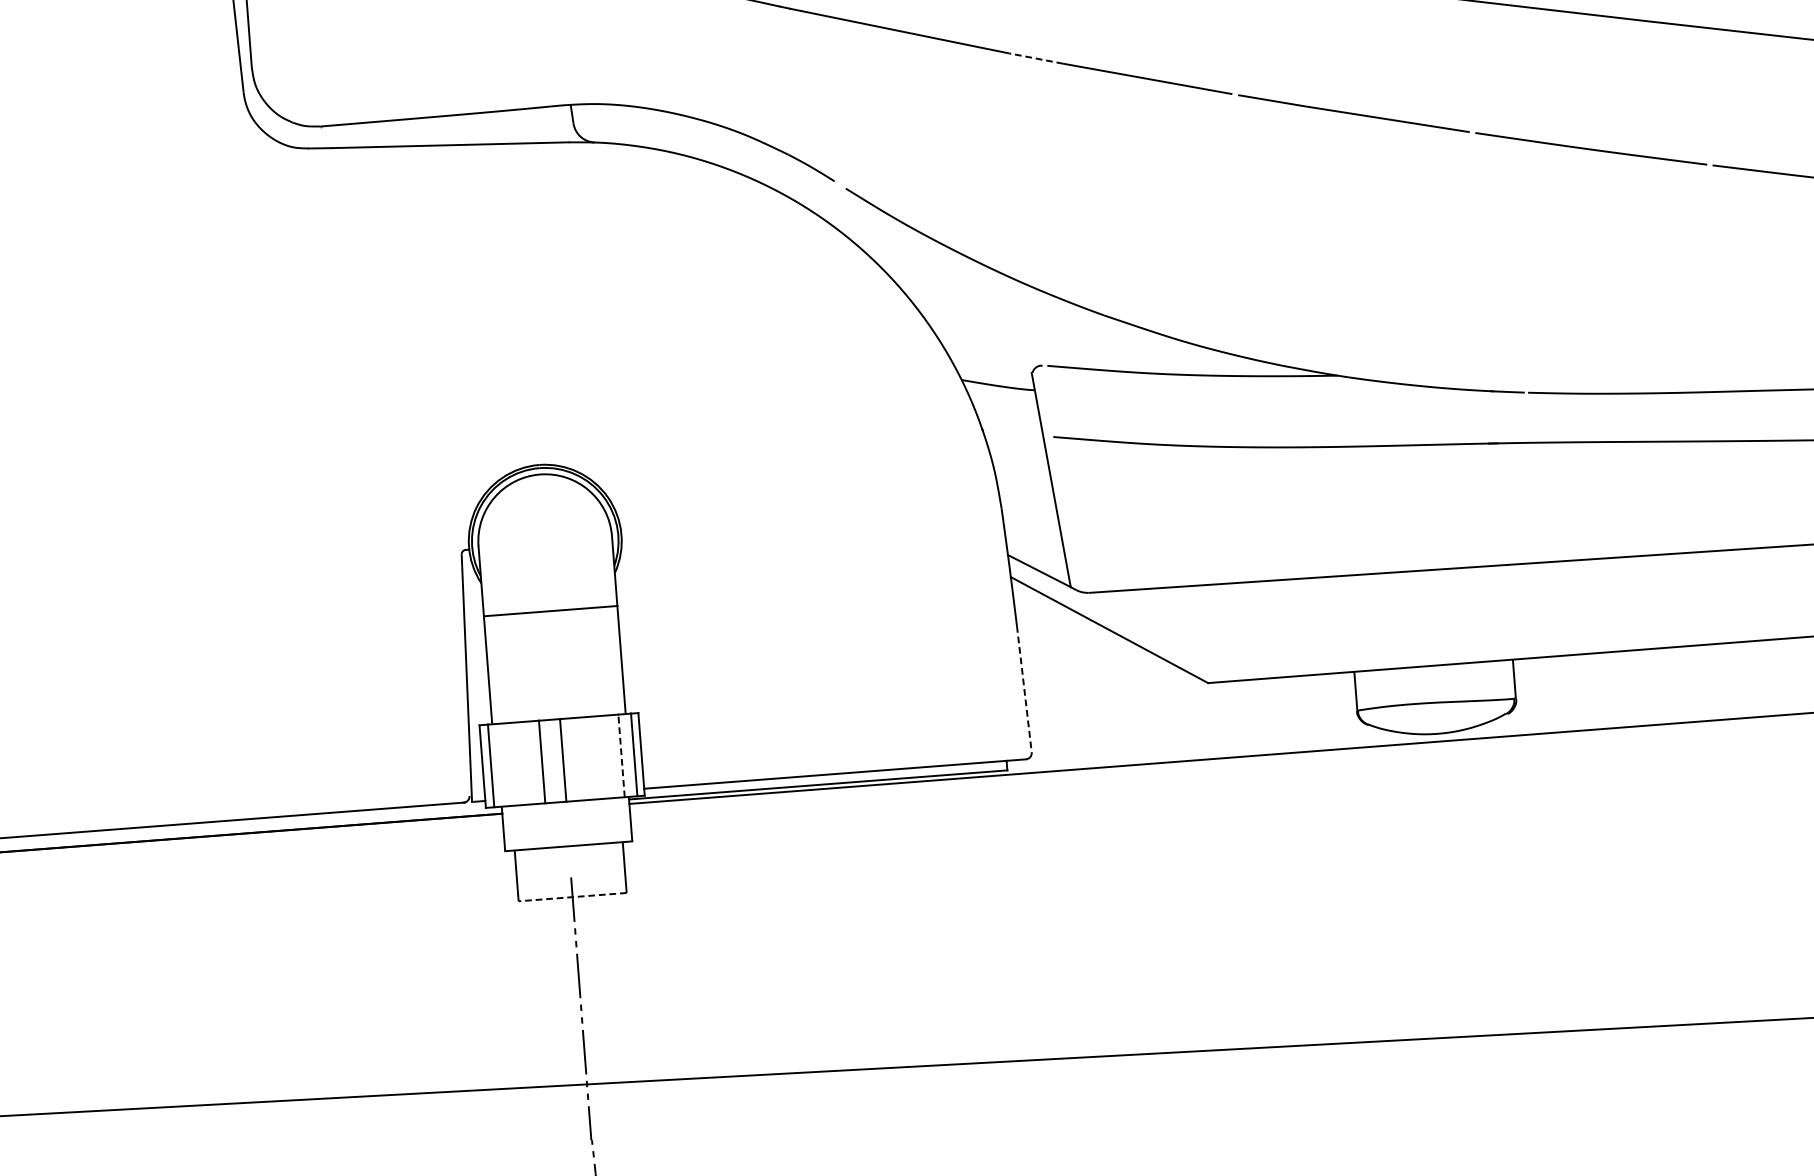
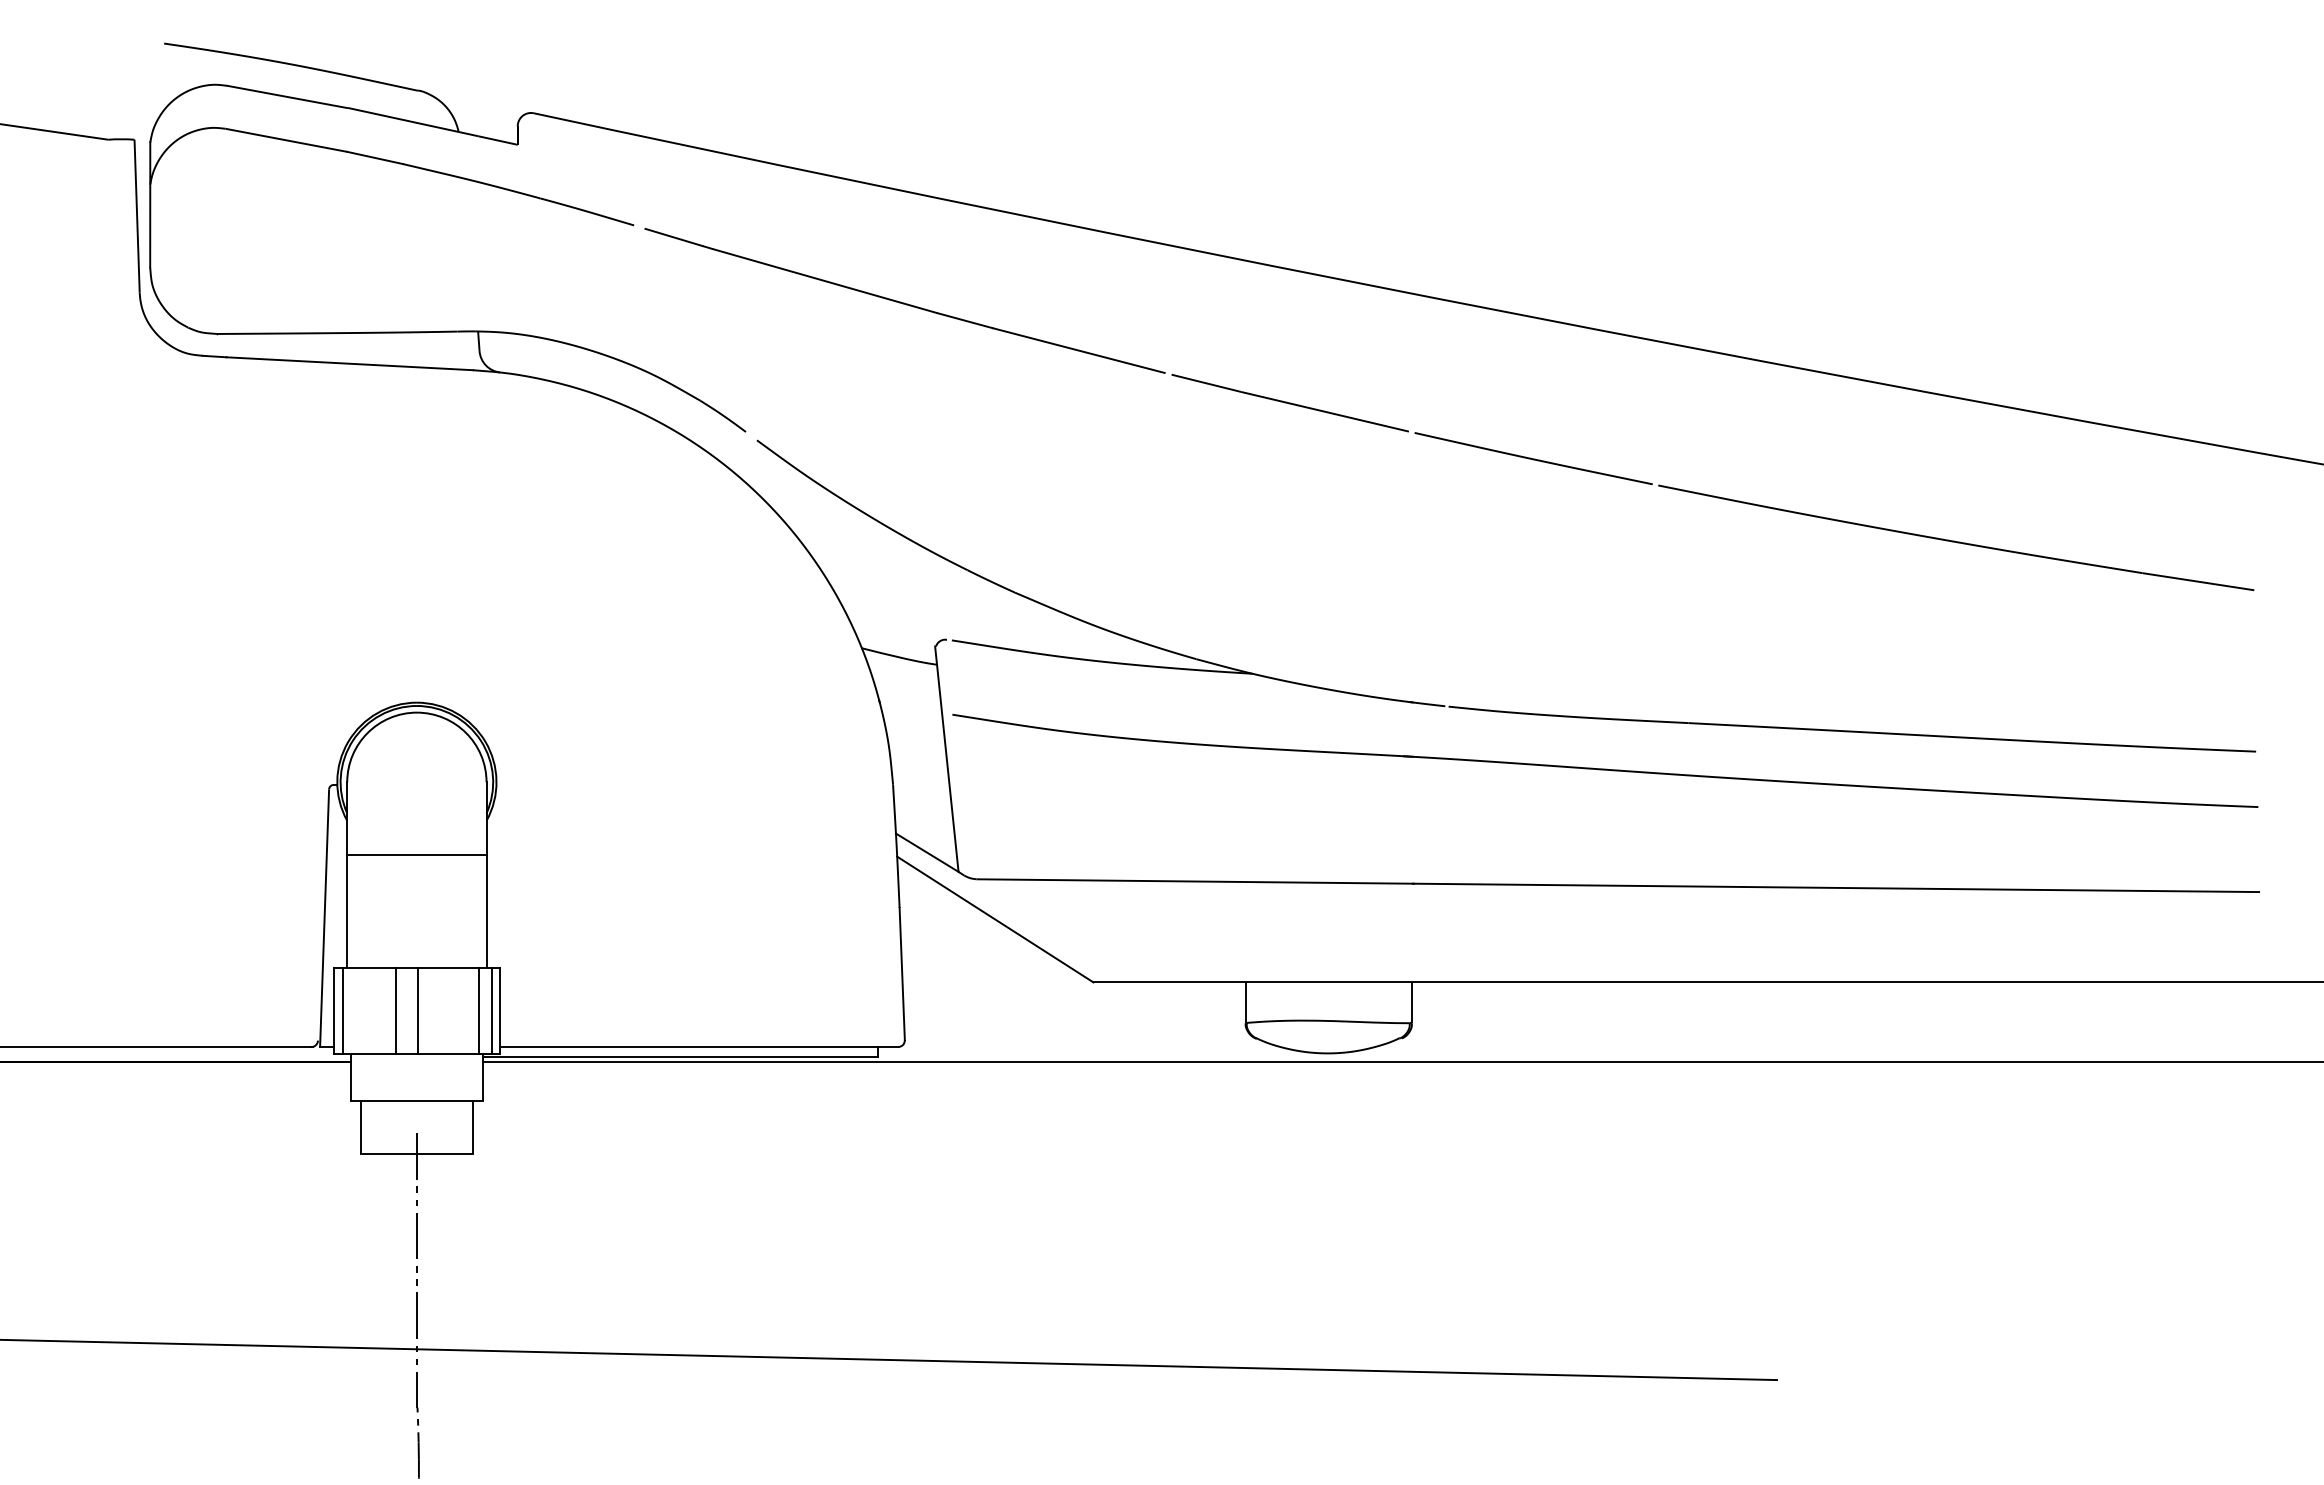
line: (1035, 58) -> (964, 320), dashed -> solid
line: (1024, 689) -> (902, 974), dashed -> solid
line: (621, 755) -> (478, 1010), dashed -> solid
line: (572, 896) -> (416, 1153), dashed -> solid

